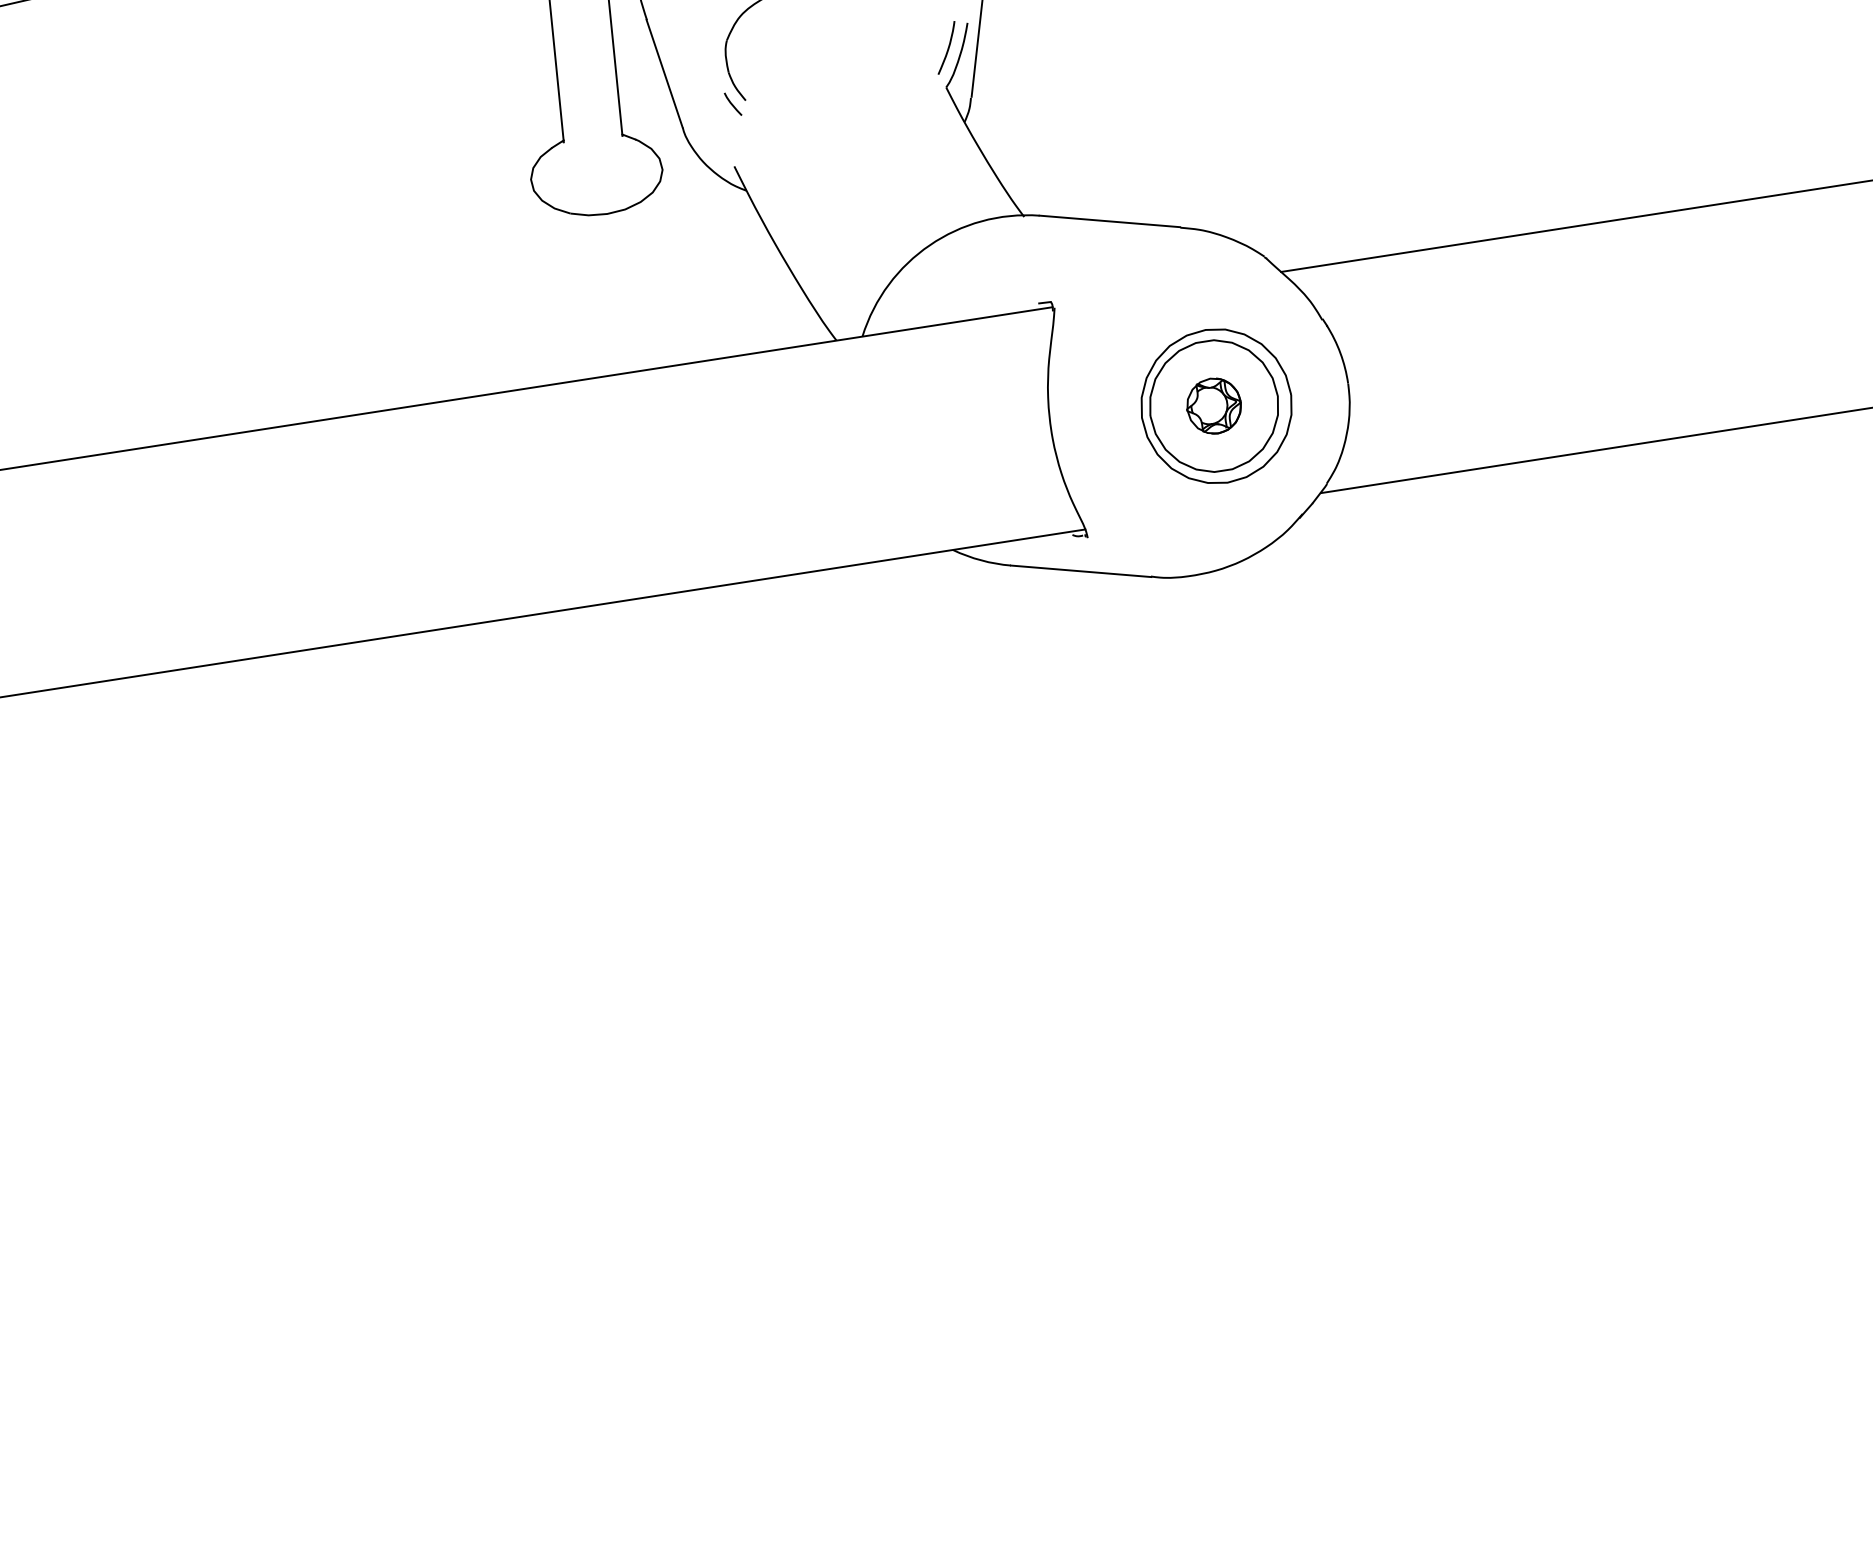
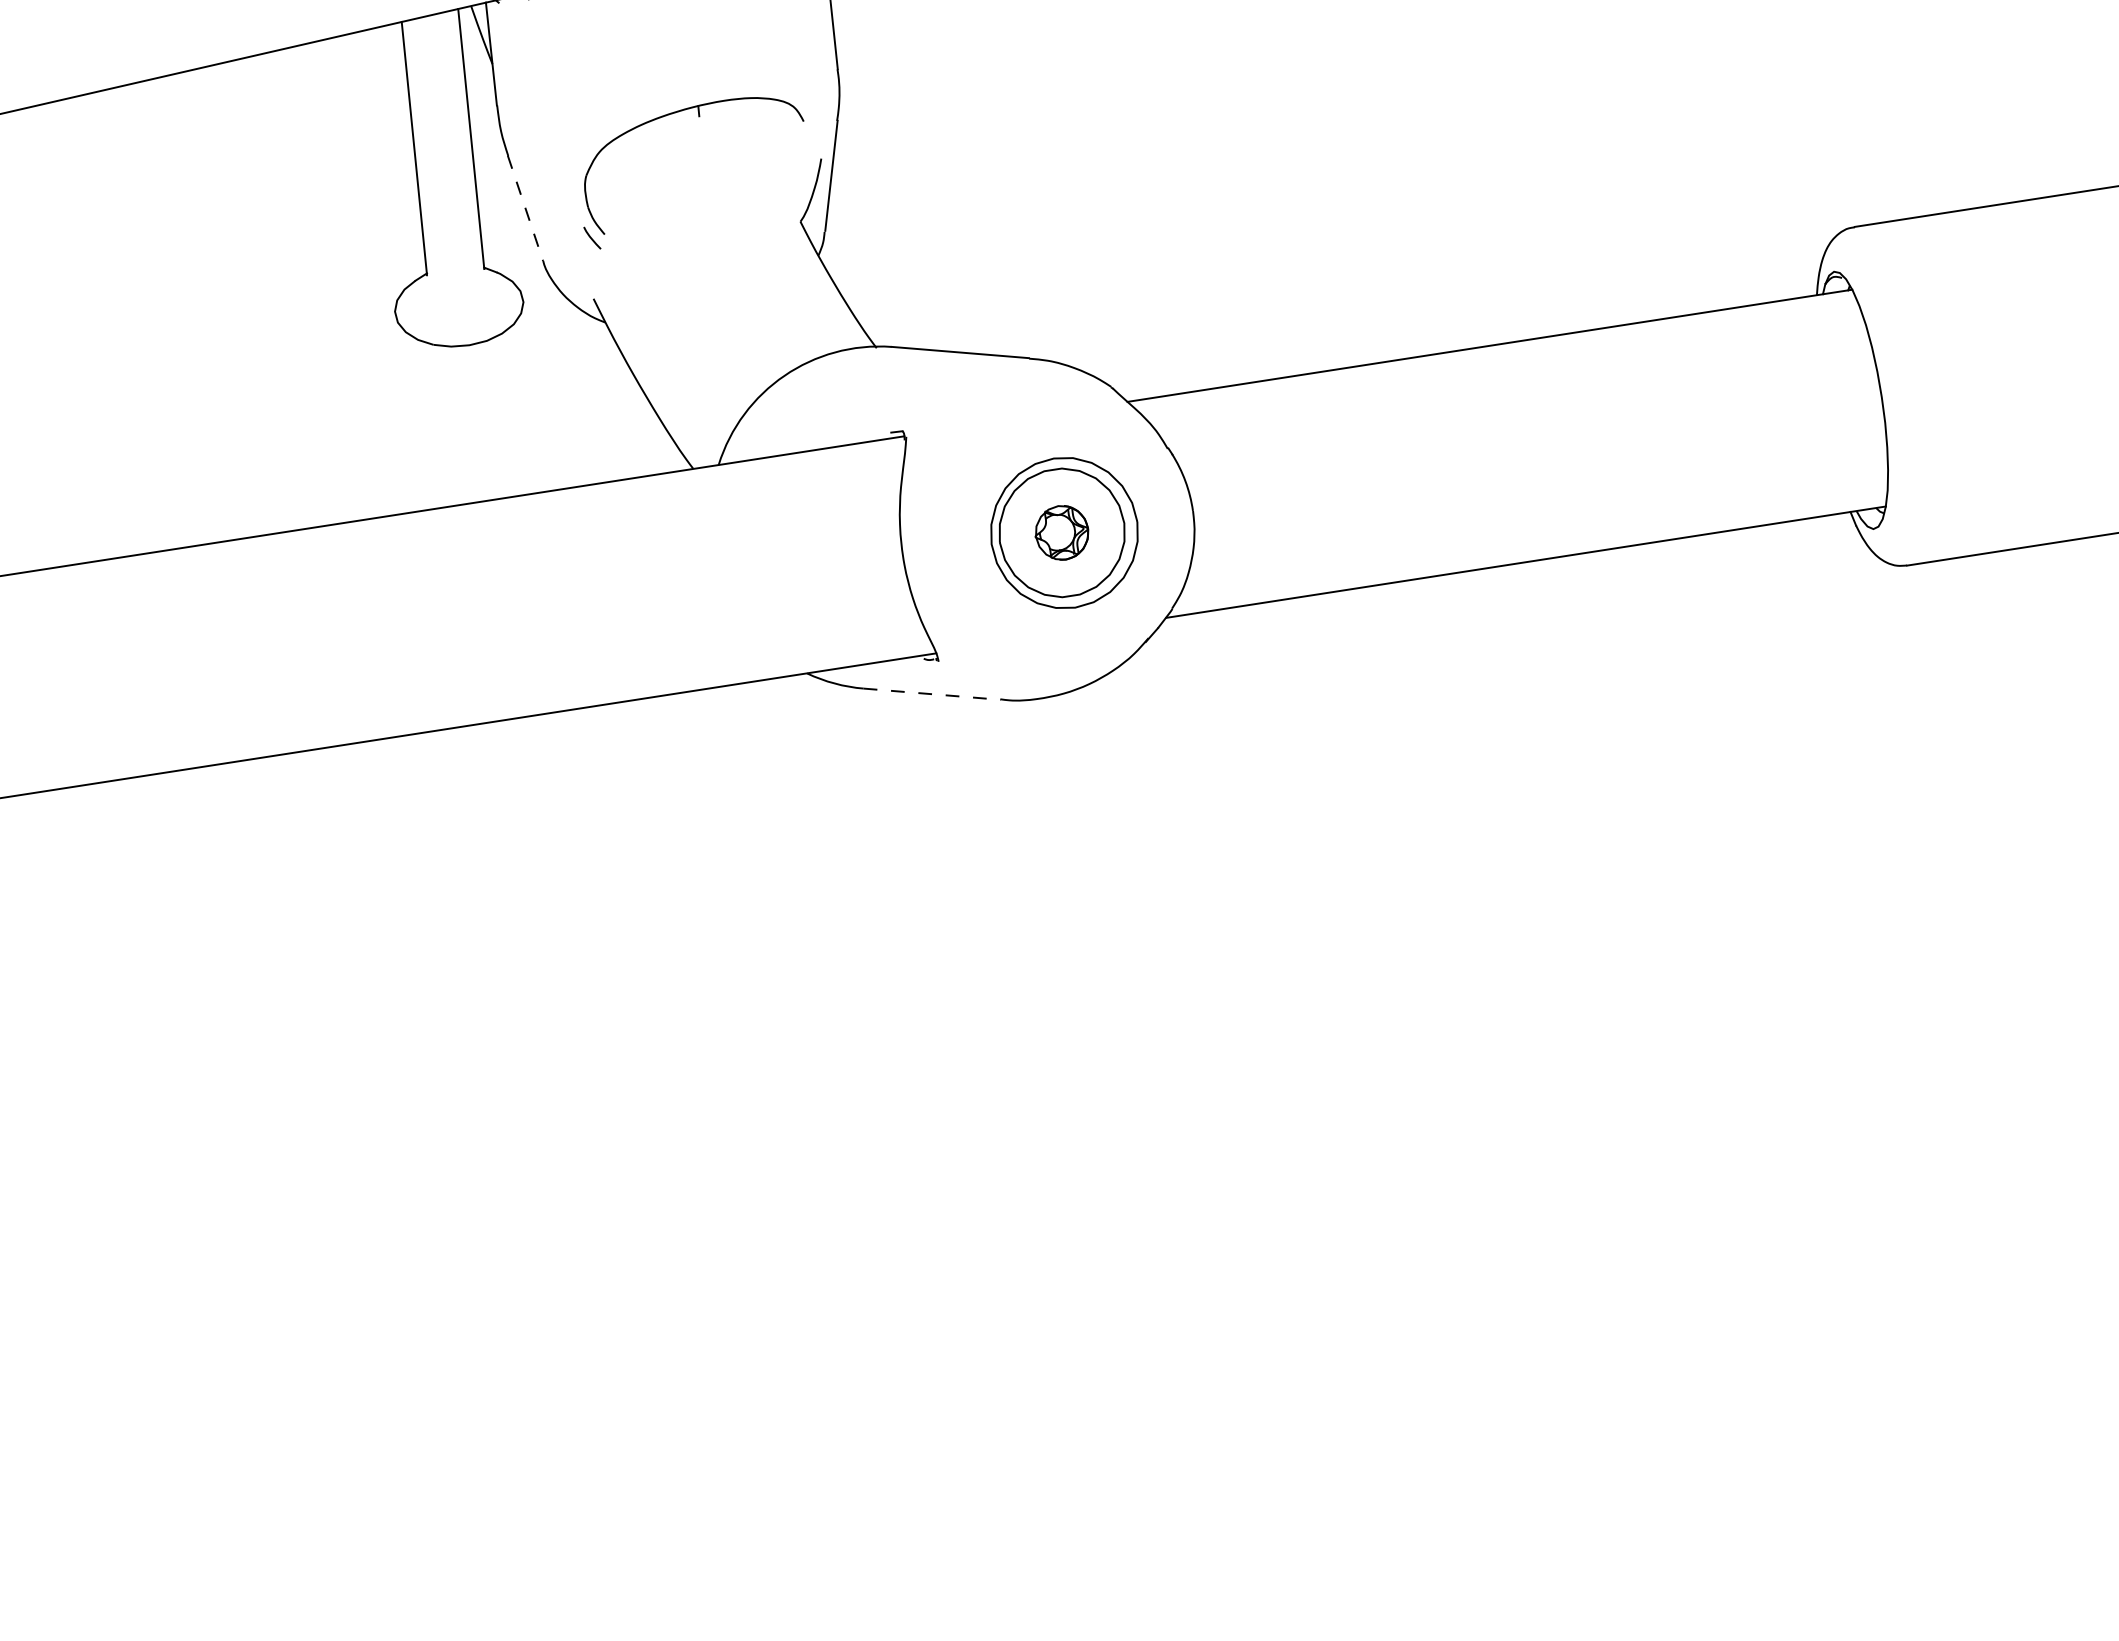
curve: (947, 48) -> (801, 183), removed
line: (664, 73) -> (525, 208), solid -> dashed
line: (1081, 571) -> (932, 694), solid -> dashed

